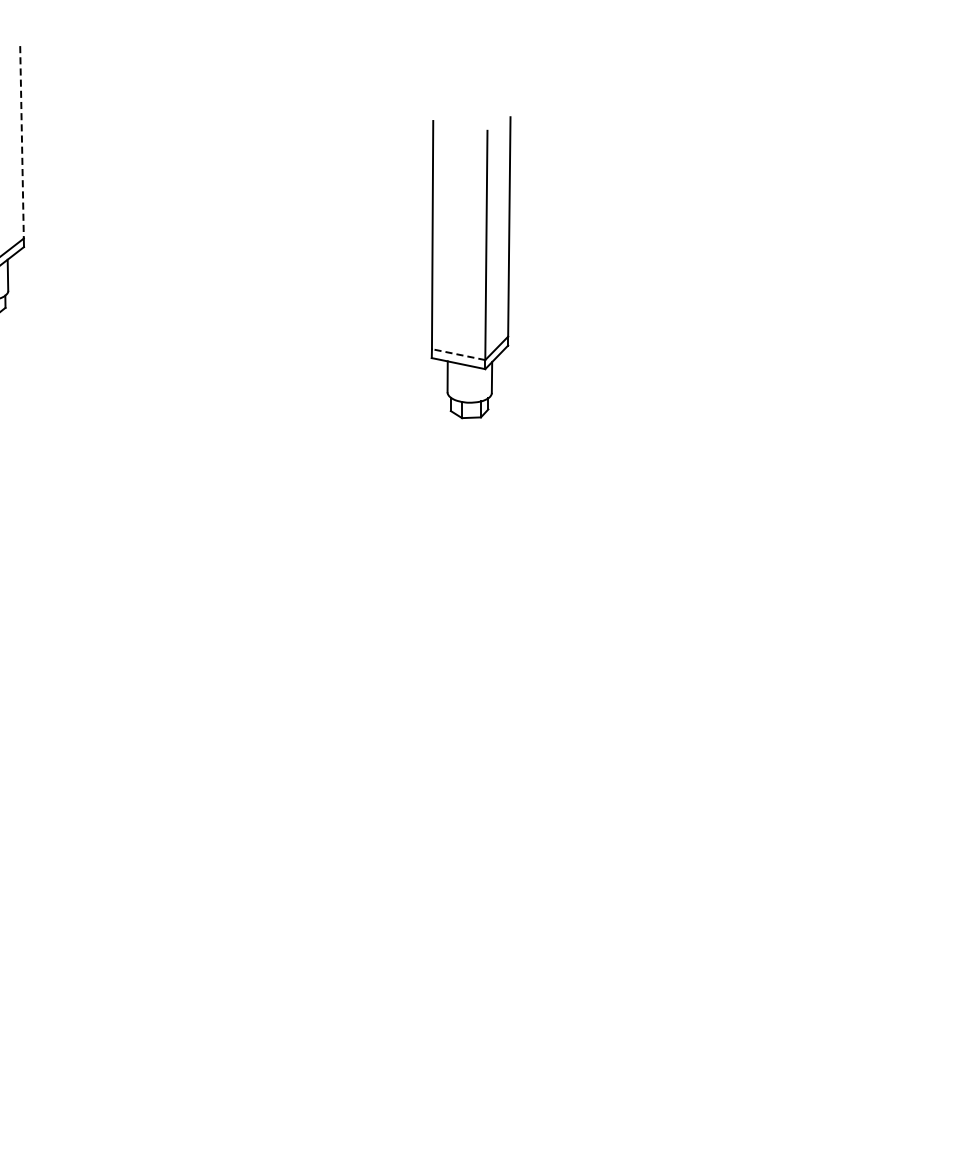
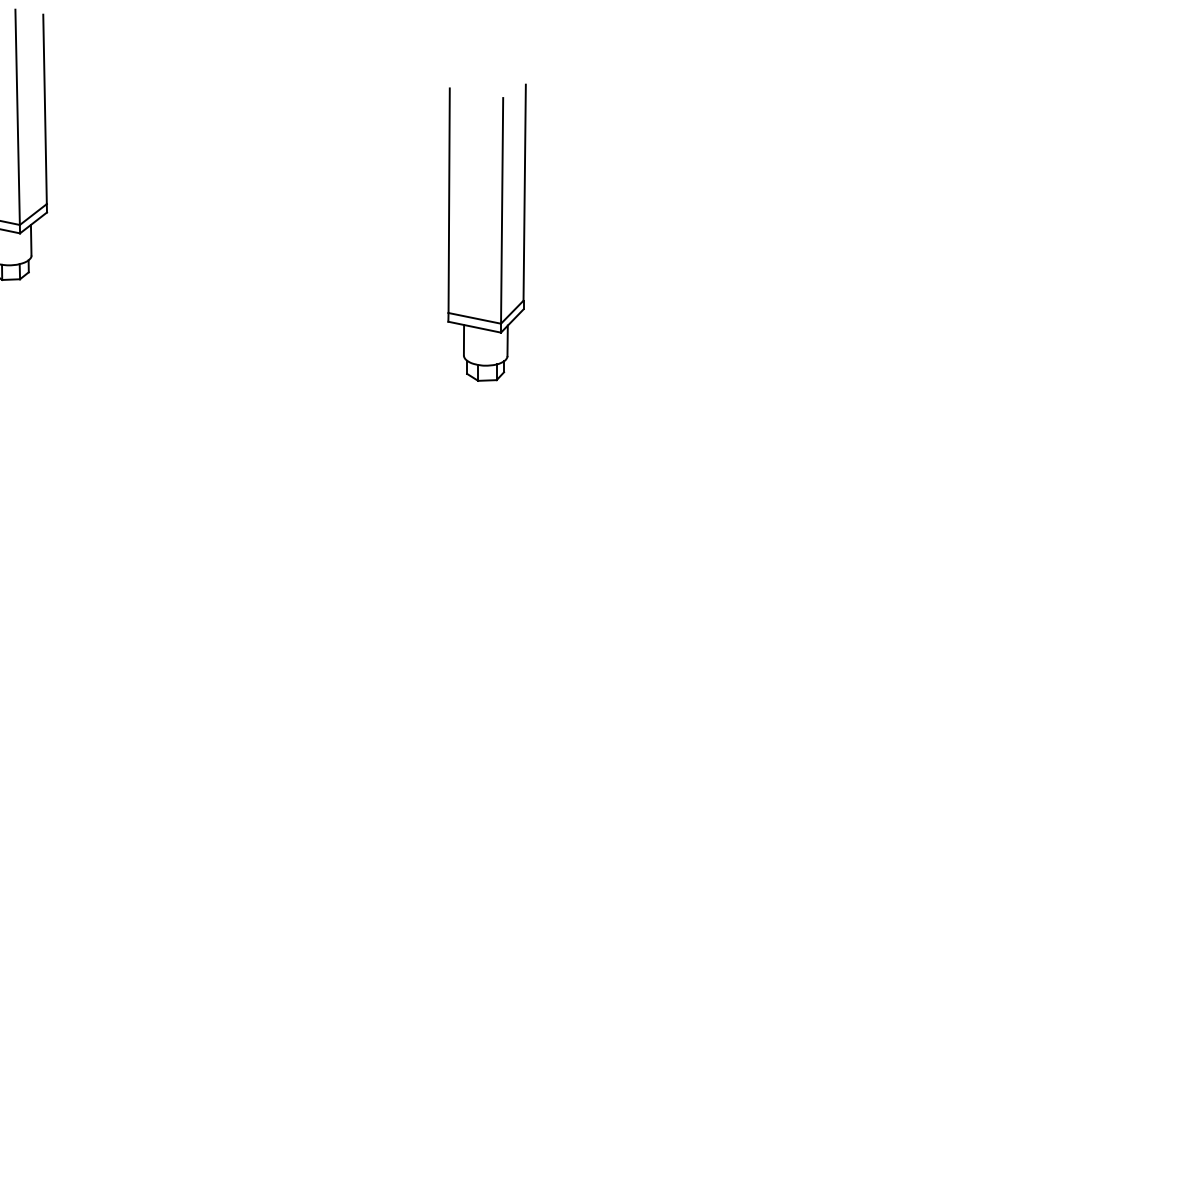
line: (22, 142) -> (45, 109), dashed -> solid
line: (458, 354) -> (474, 318), dashed -> solid

